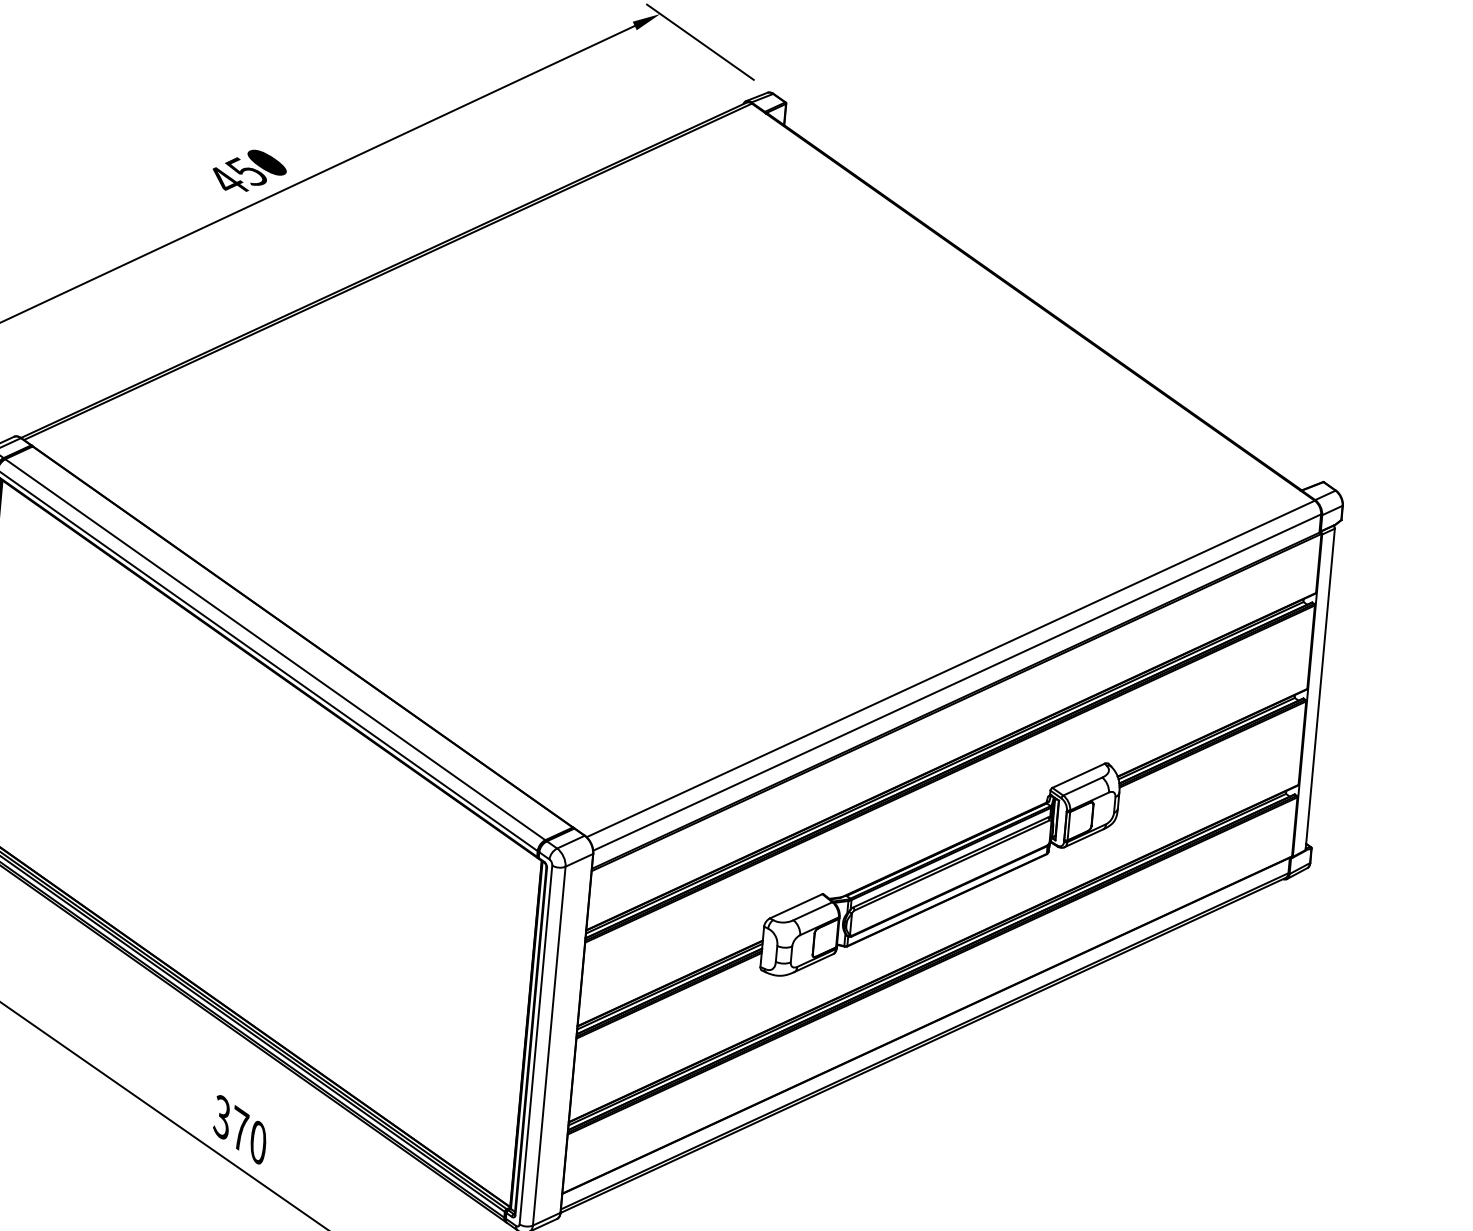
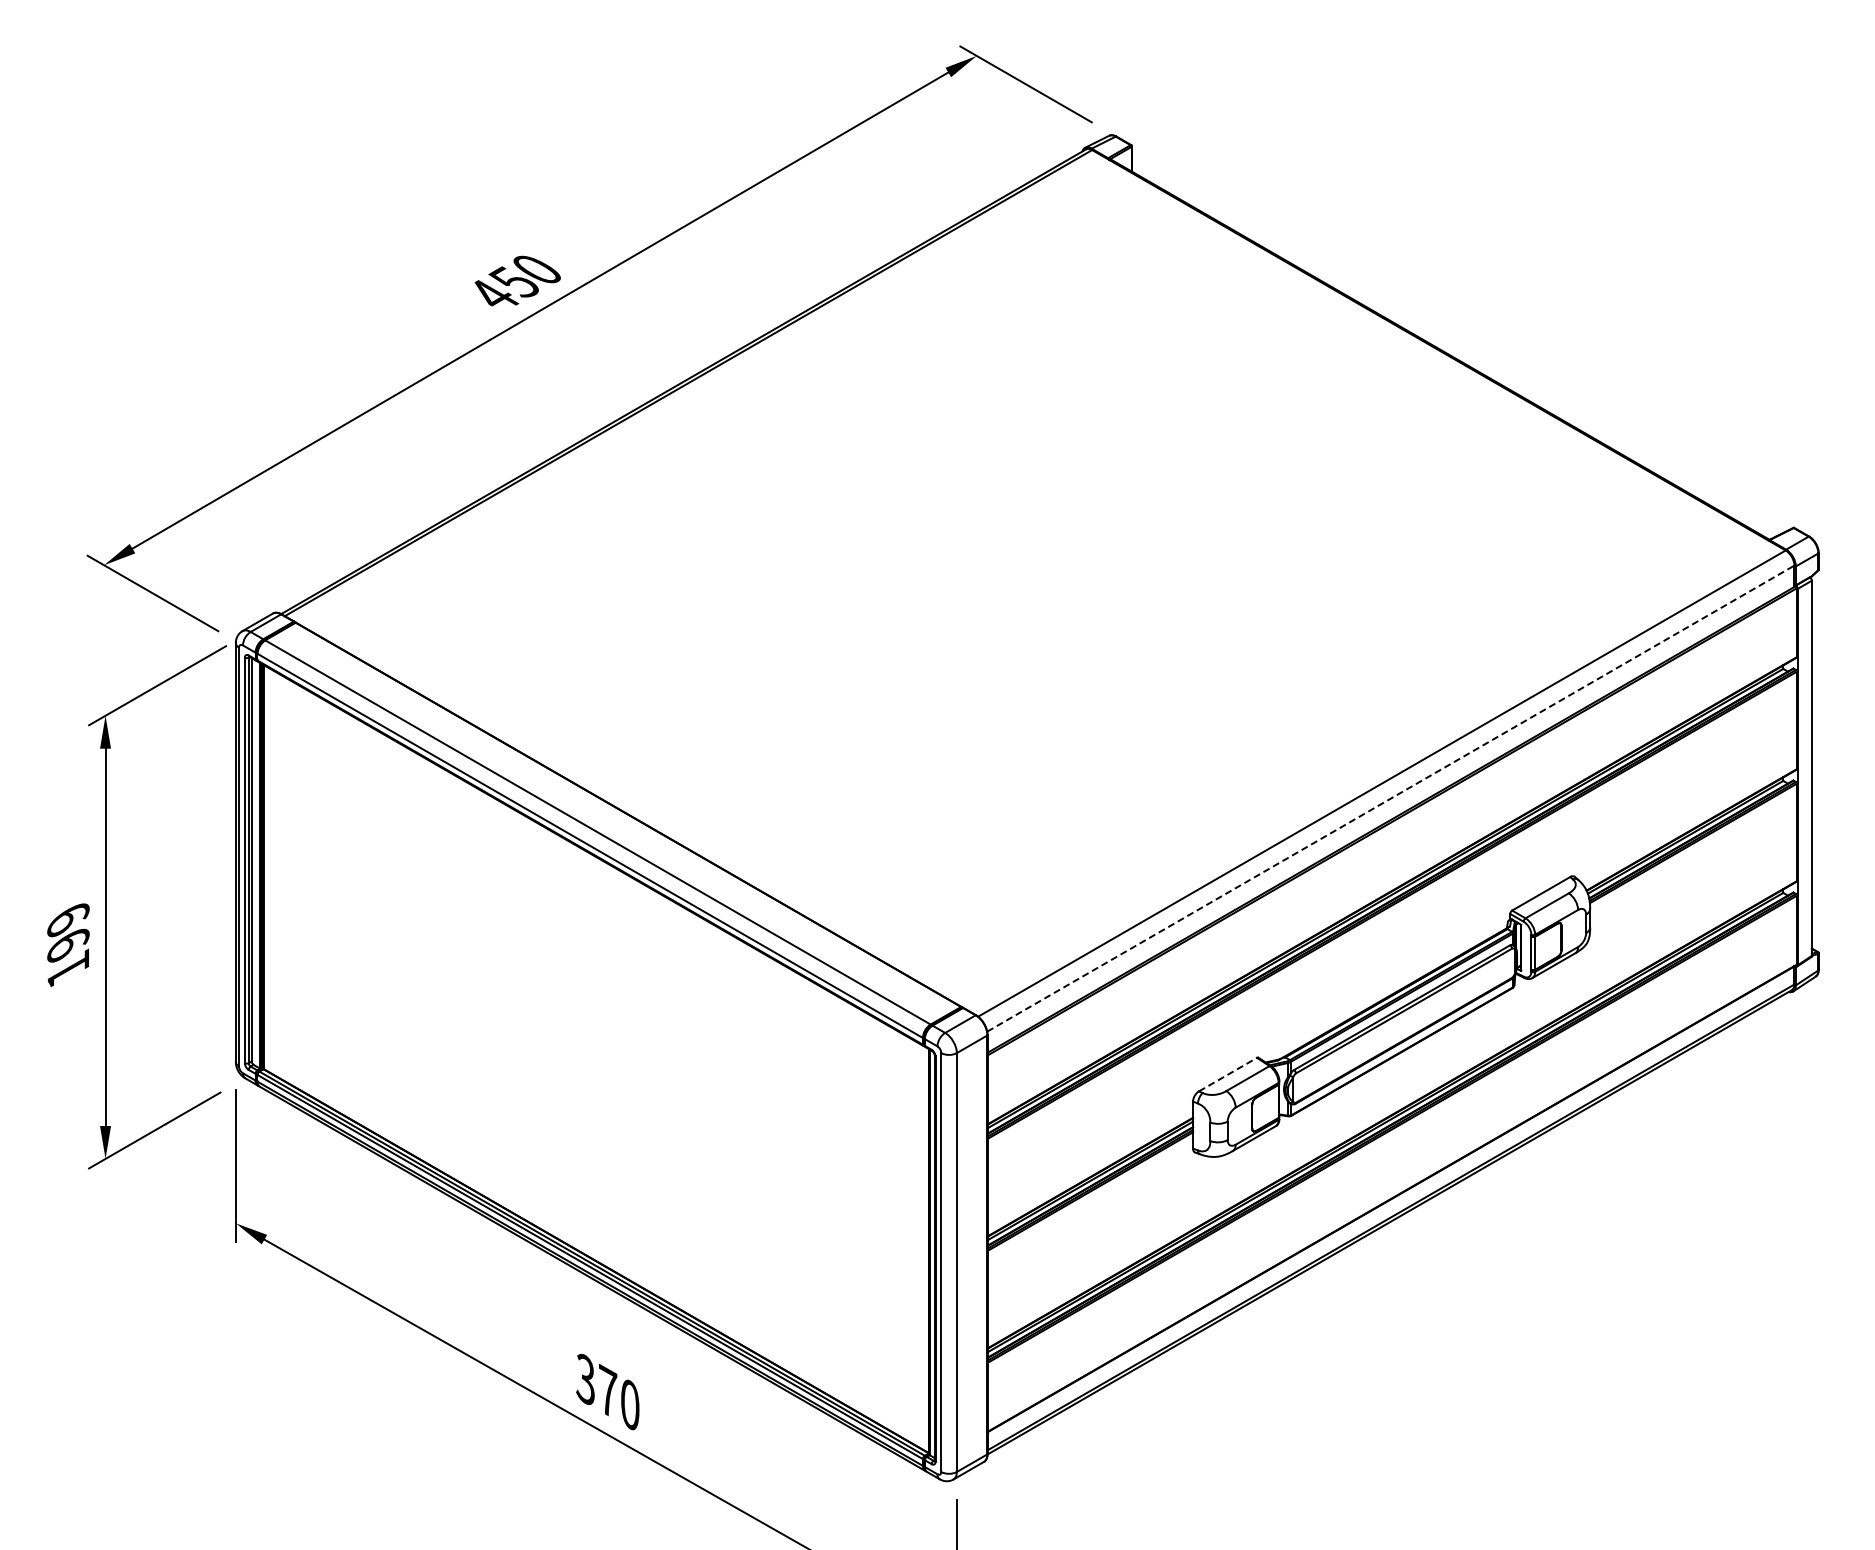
line: (957, 682) -> (1391, 798), solid -> dashed
line: (795, 906) -> (1227, 1074), solid -> dashed

